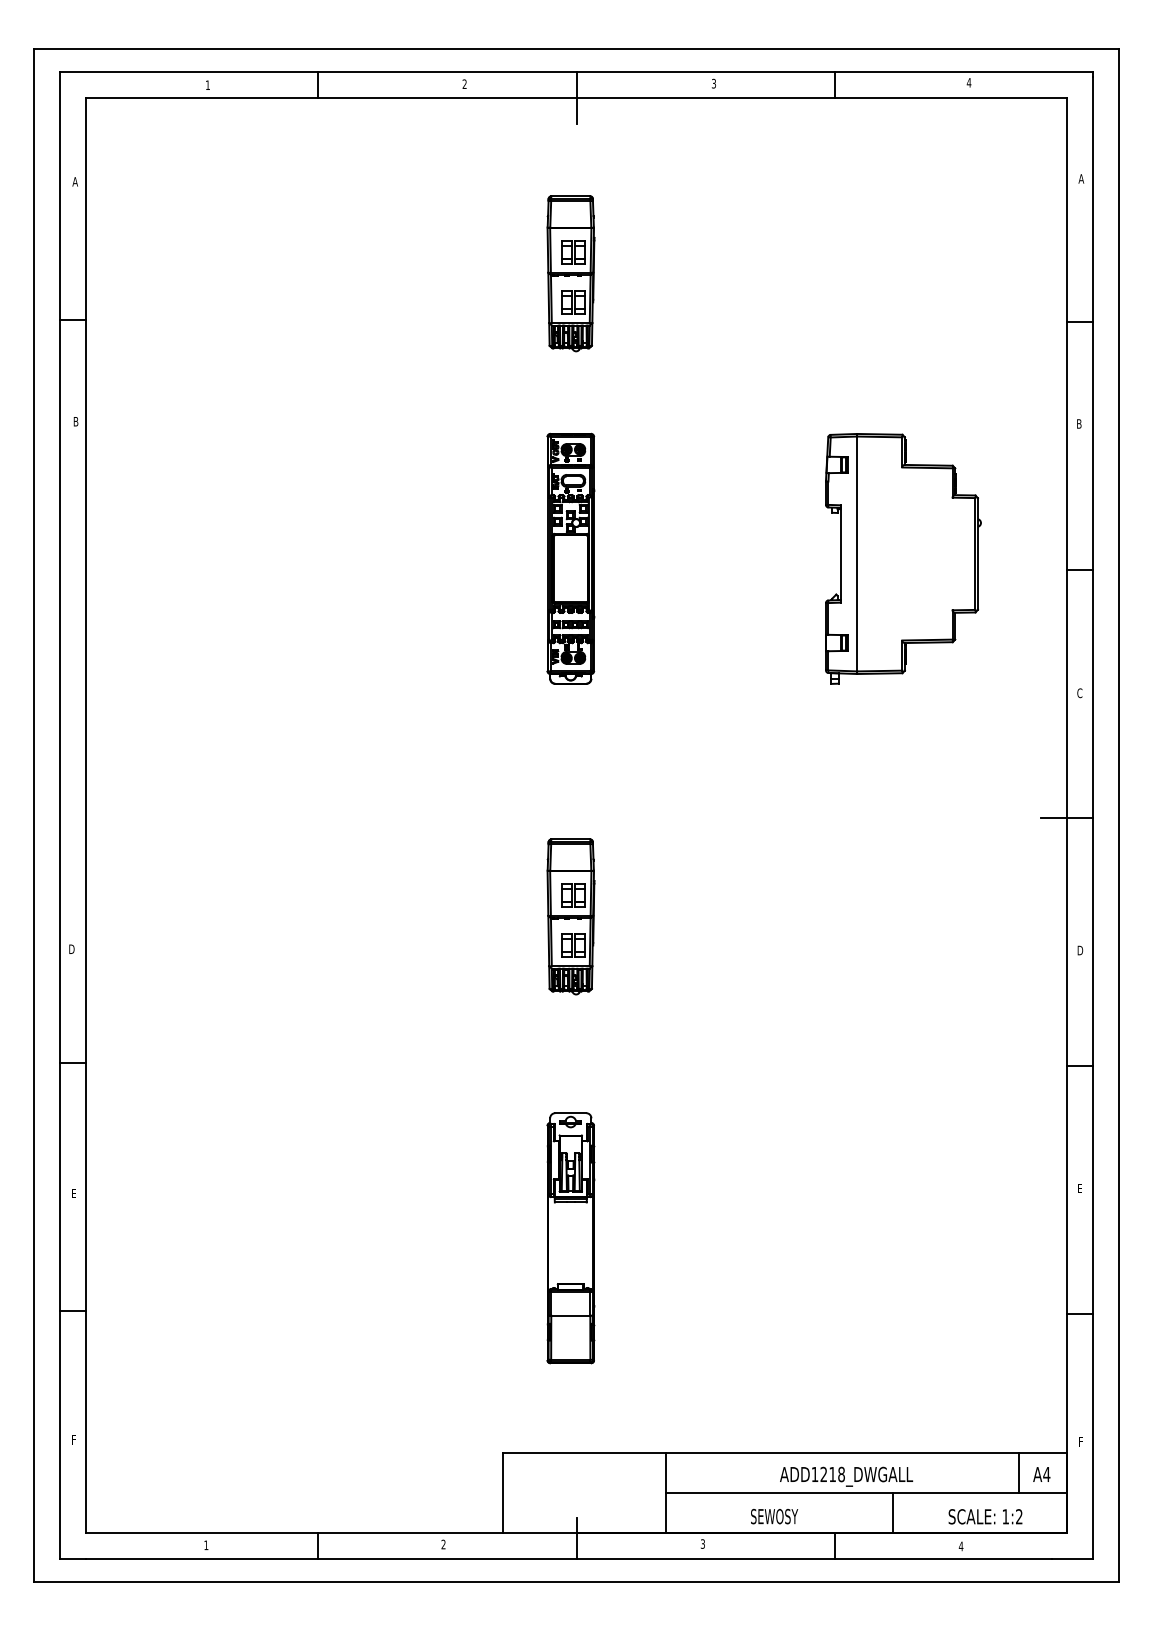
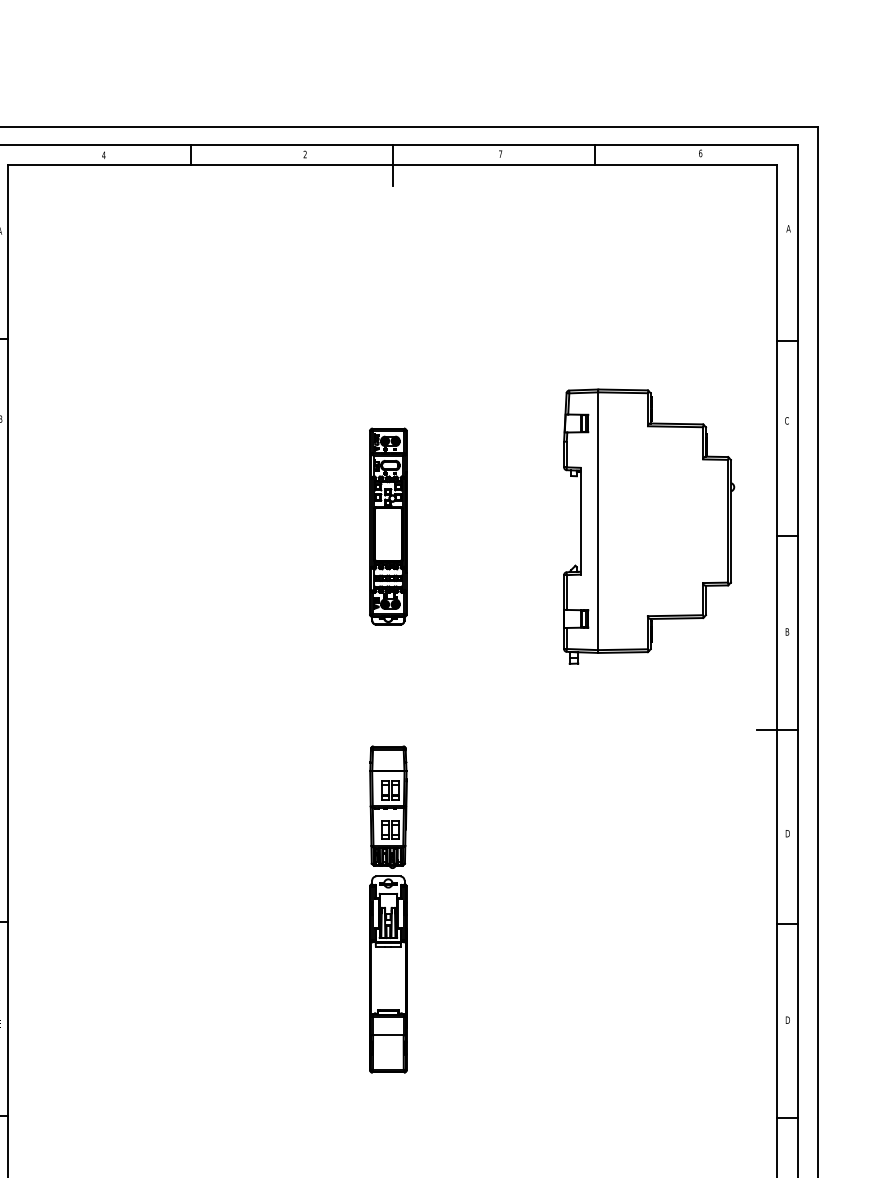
text: (968, 82) -> (700, 153), 4 -> 6
text: (713, 83) -> (500, 153), 3 -> 7
text: (207, 84) -> (103, 154), 1 -> 4
part: (570, 273) -> (388, 302), removed
text: (1078, 423) -> (786, 420), B -> C
part: (903, 558) -> (649, 526), size x1.4
text: (1079, 693) -> (787, 632), C -> B
text: (1080, 1188) -> (787, 1020), E -> D
part: (570, 1238) -> (388, 974), moved

